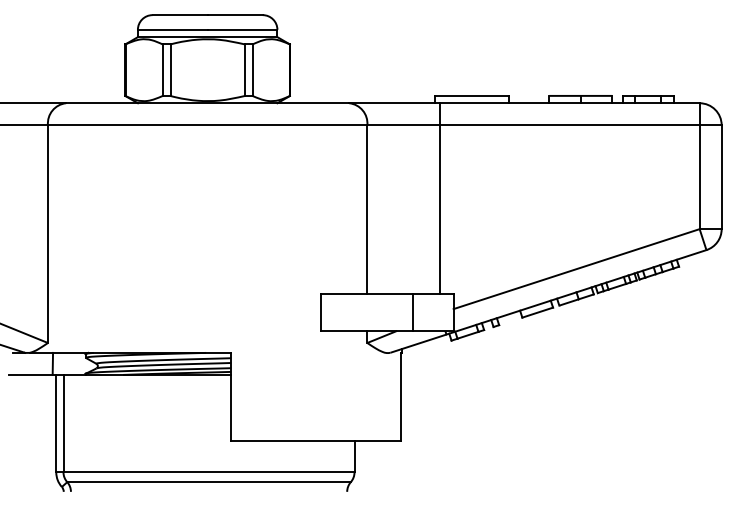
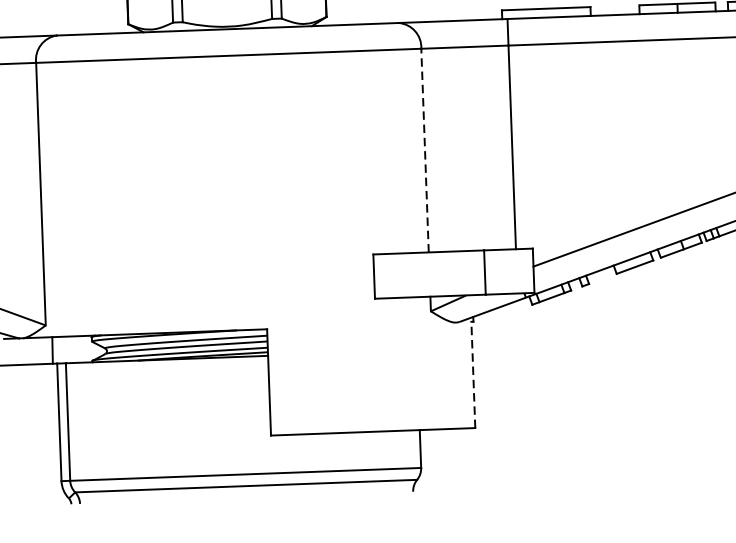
line: (367, 209) -> (425, 150), solid -> dashed
line: (400, 396) -> (473, 374), solid -> dashed

